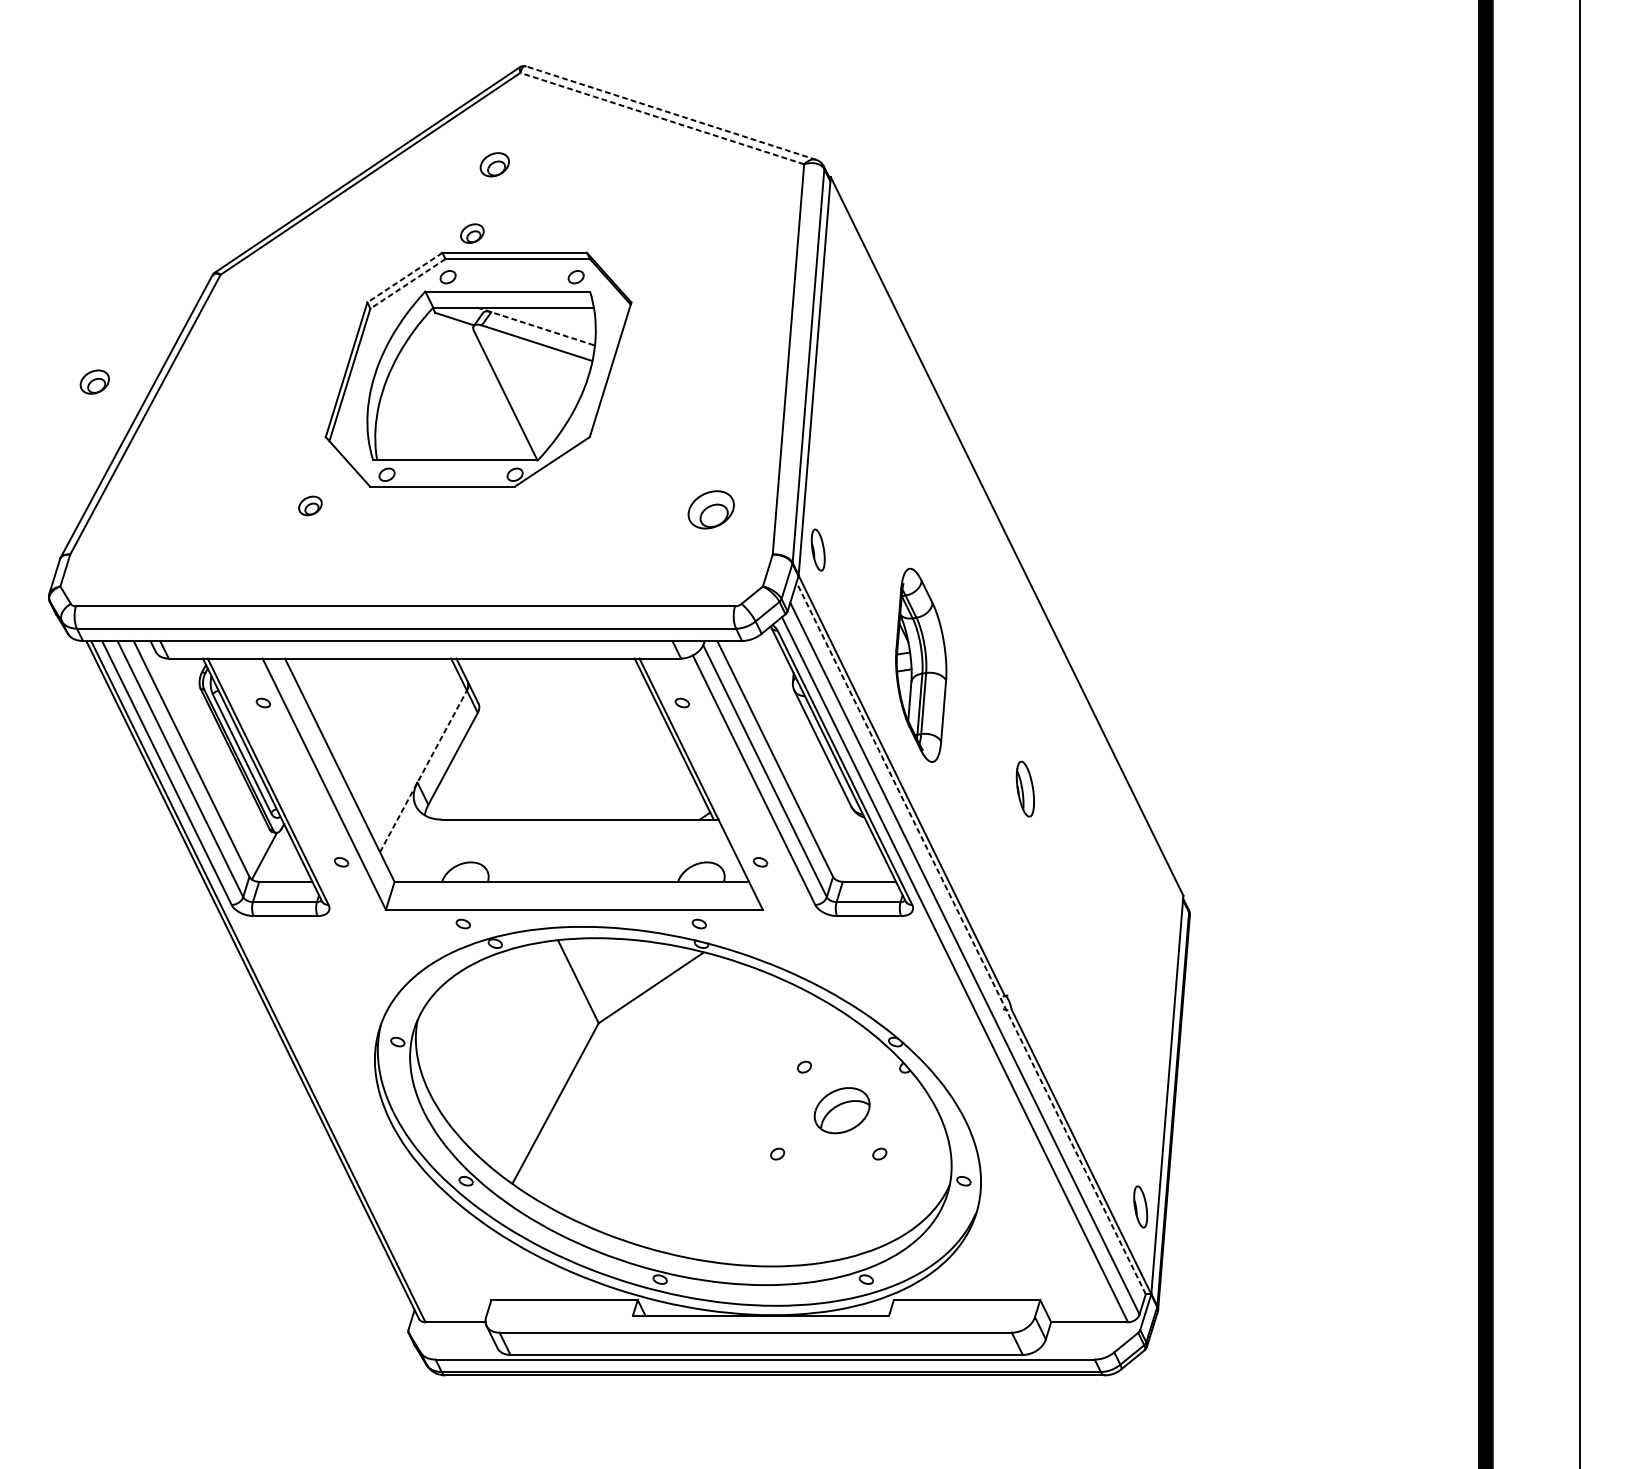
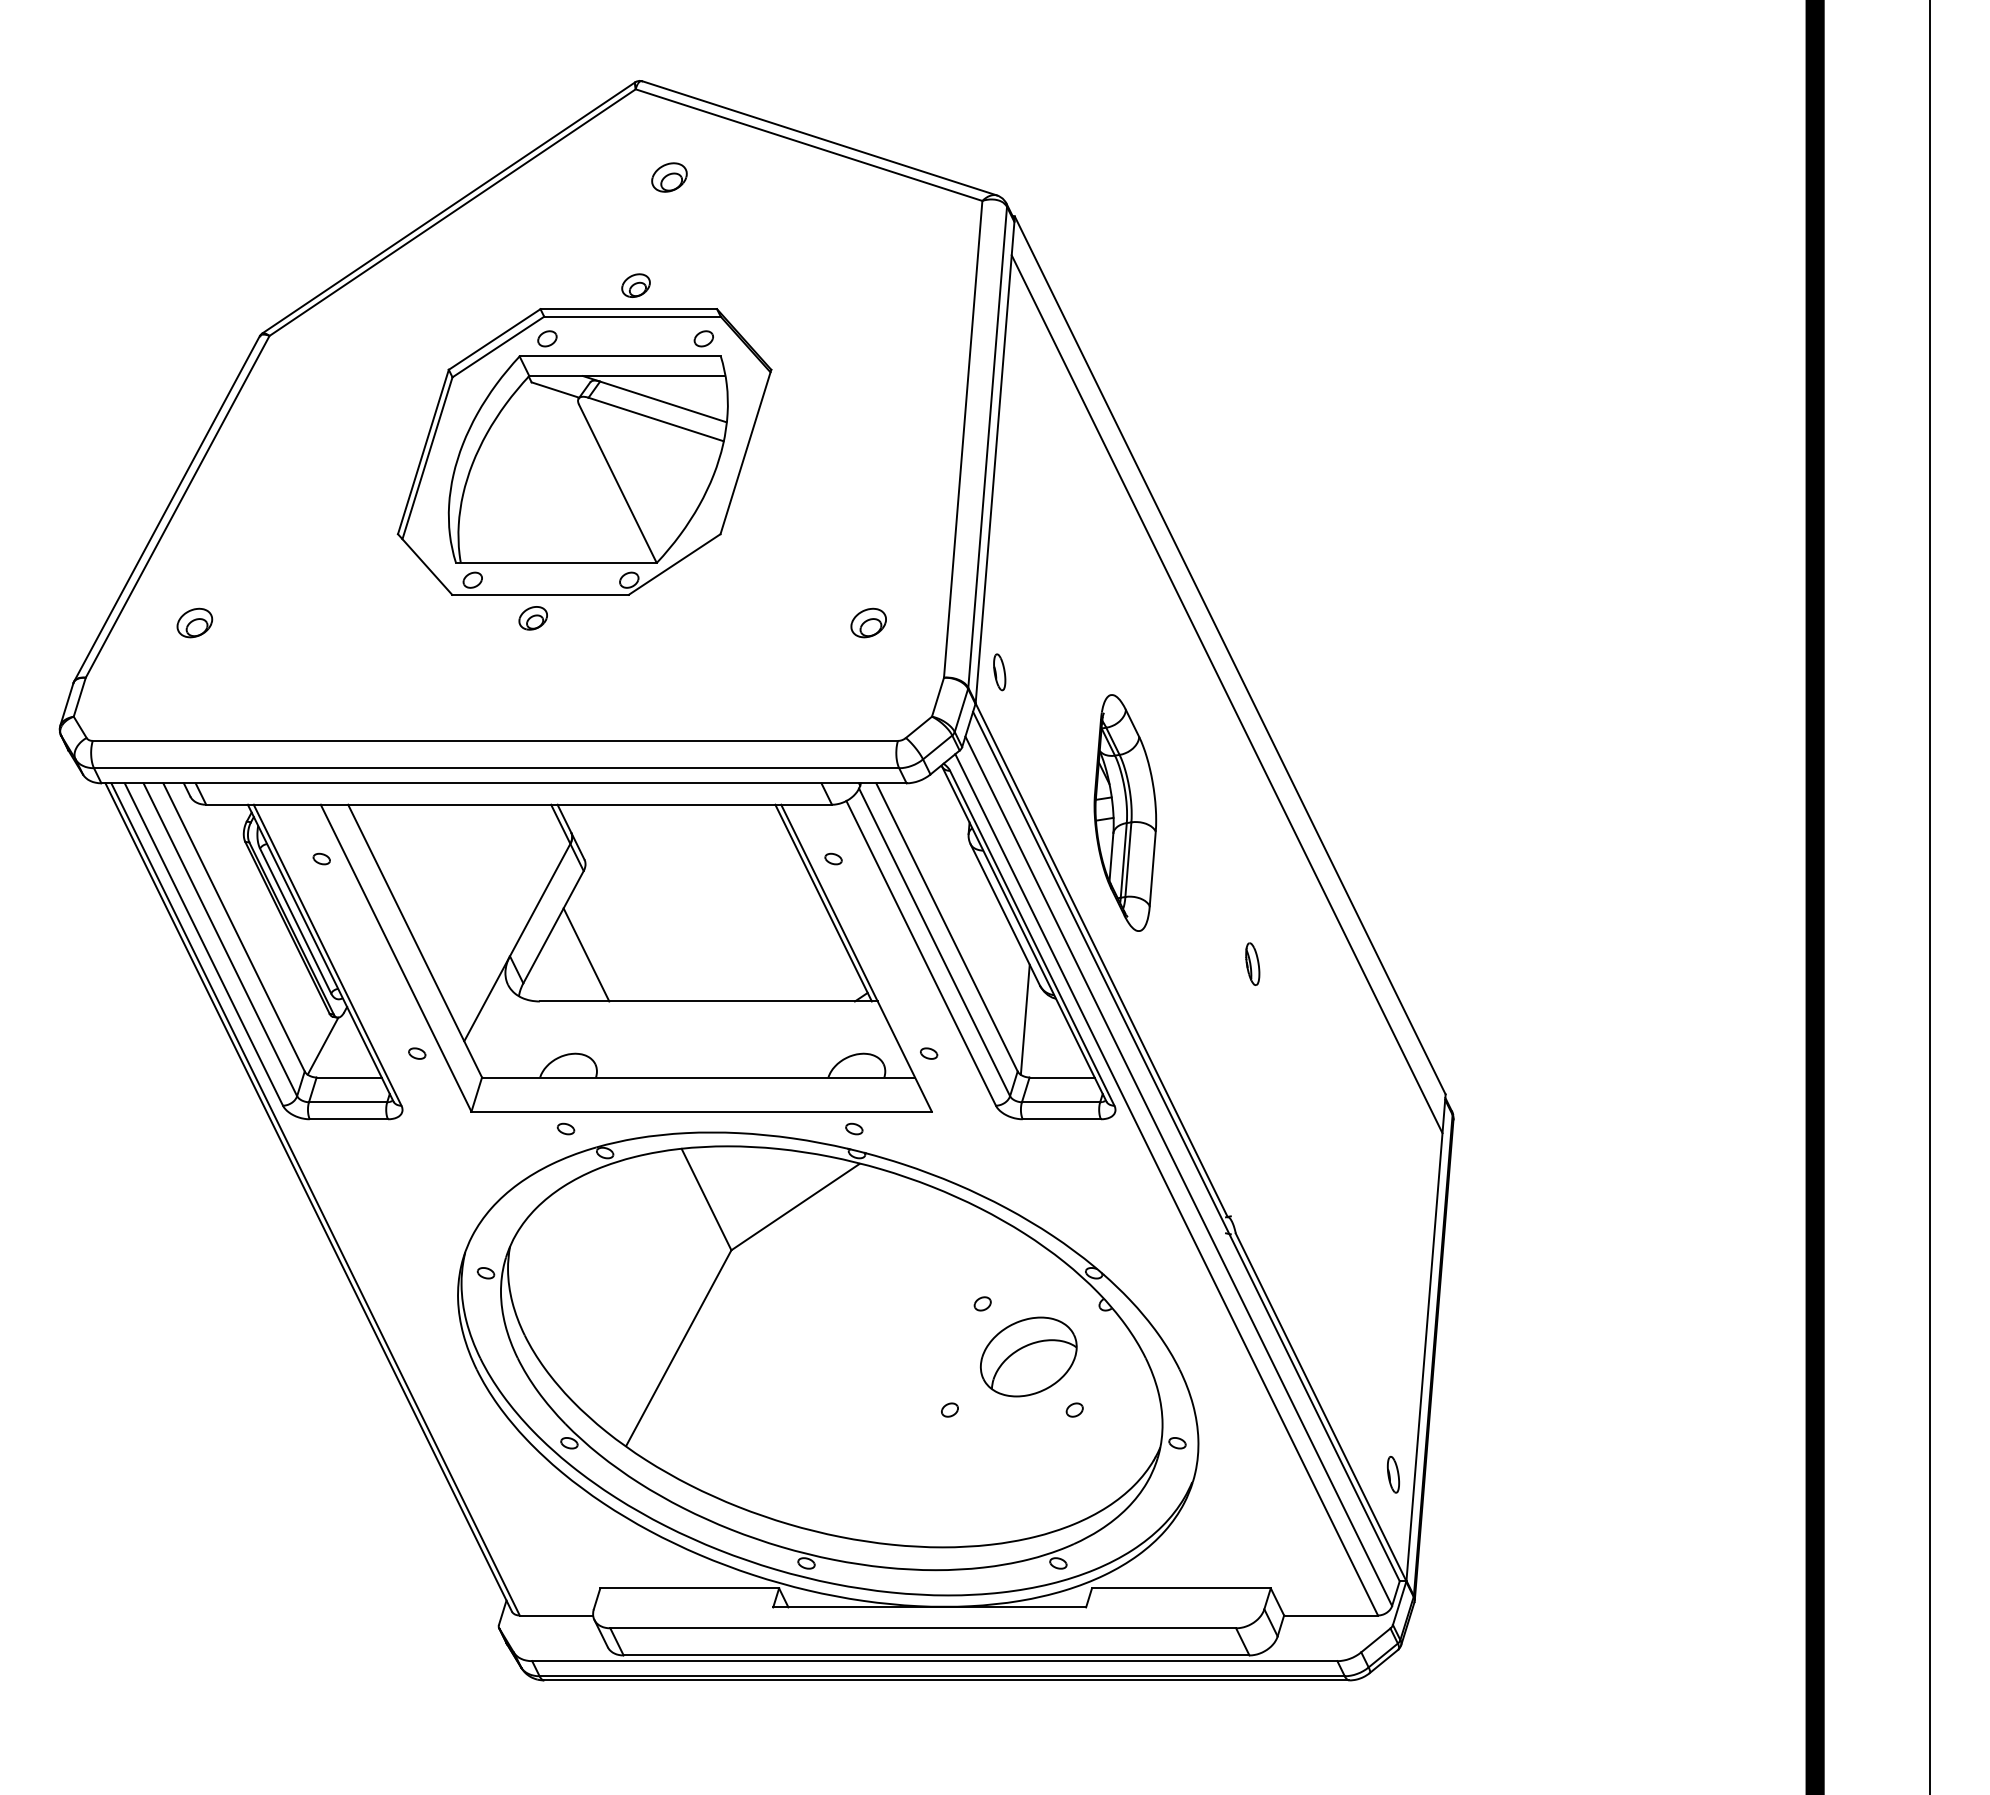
line: (670, 113) -> (819, 138), dashed -> solid
line: (661, 118) -> (808, 144), dashed -> solid
part: (494, 164) -> (669, 177), moved
part: (471, 233) -> (635, 285), moved
line: (404, 277) -> (494, 339), dashed -> solid
line: (408, 284) -> (498, 347), dashed -> solid
line: (536, 326) -> (655, 399), dashed -> solid
part: (94, 381) -> (194, 622), moved
part: (309, 506) -> (532, 618), moved
part: (710, 509) -> (868, 622), size x0.62
part: (818, 550) -> (999, 672), size x0.71
line: (1004, 568) -> (1226, 694), added
line: (423, 771) -> (517, 942), dashed -> solid
line: (480, 781) -> (586, 954), added
part: (1025, 788) -> (1252, 963), size x0.62
line: (838, 834) -> (1024, 1019), added
line: (971, 938) -> (1186, 1146), dashed -> solid
part: (841, 1110) -> (1028, 1356), size x1.43
part: (1140, 1206) -> (1393, 1474), size x0.71

